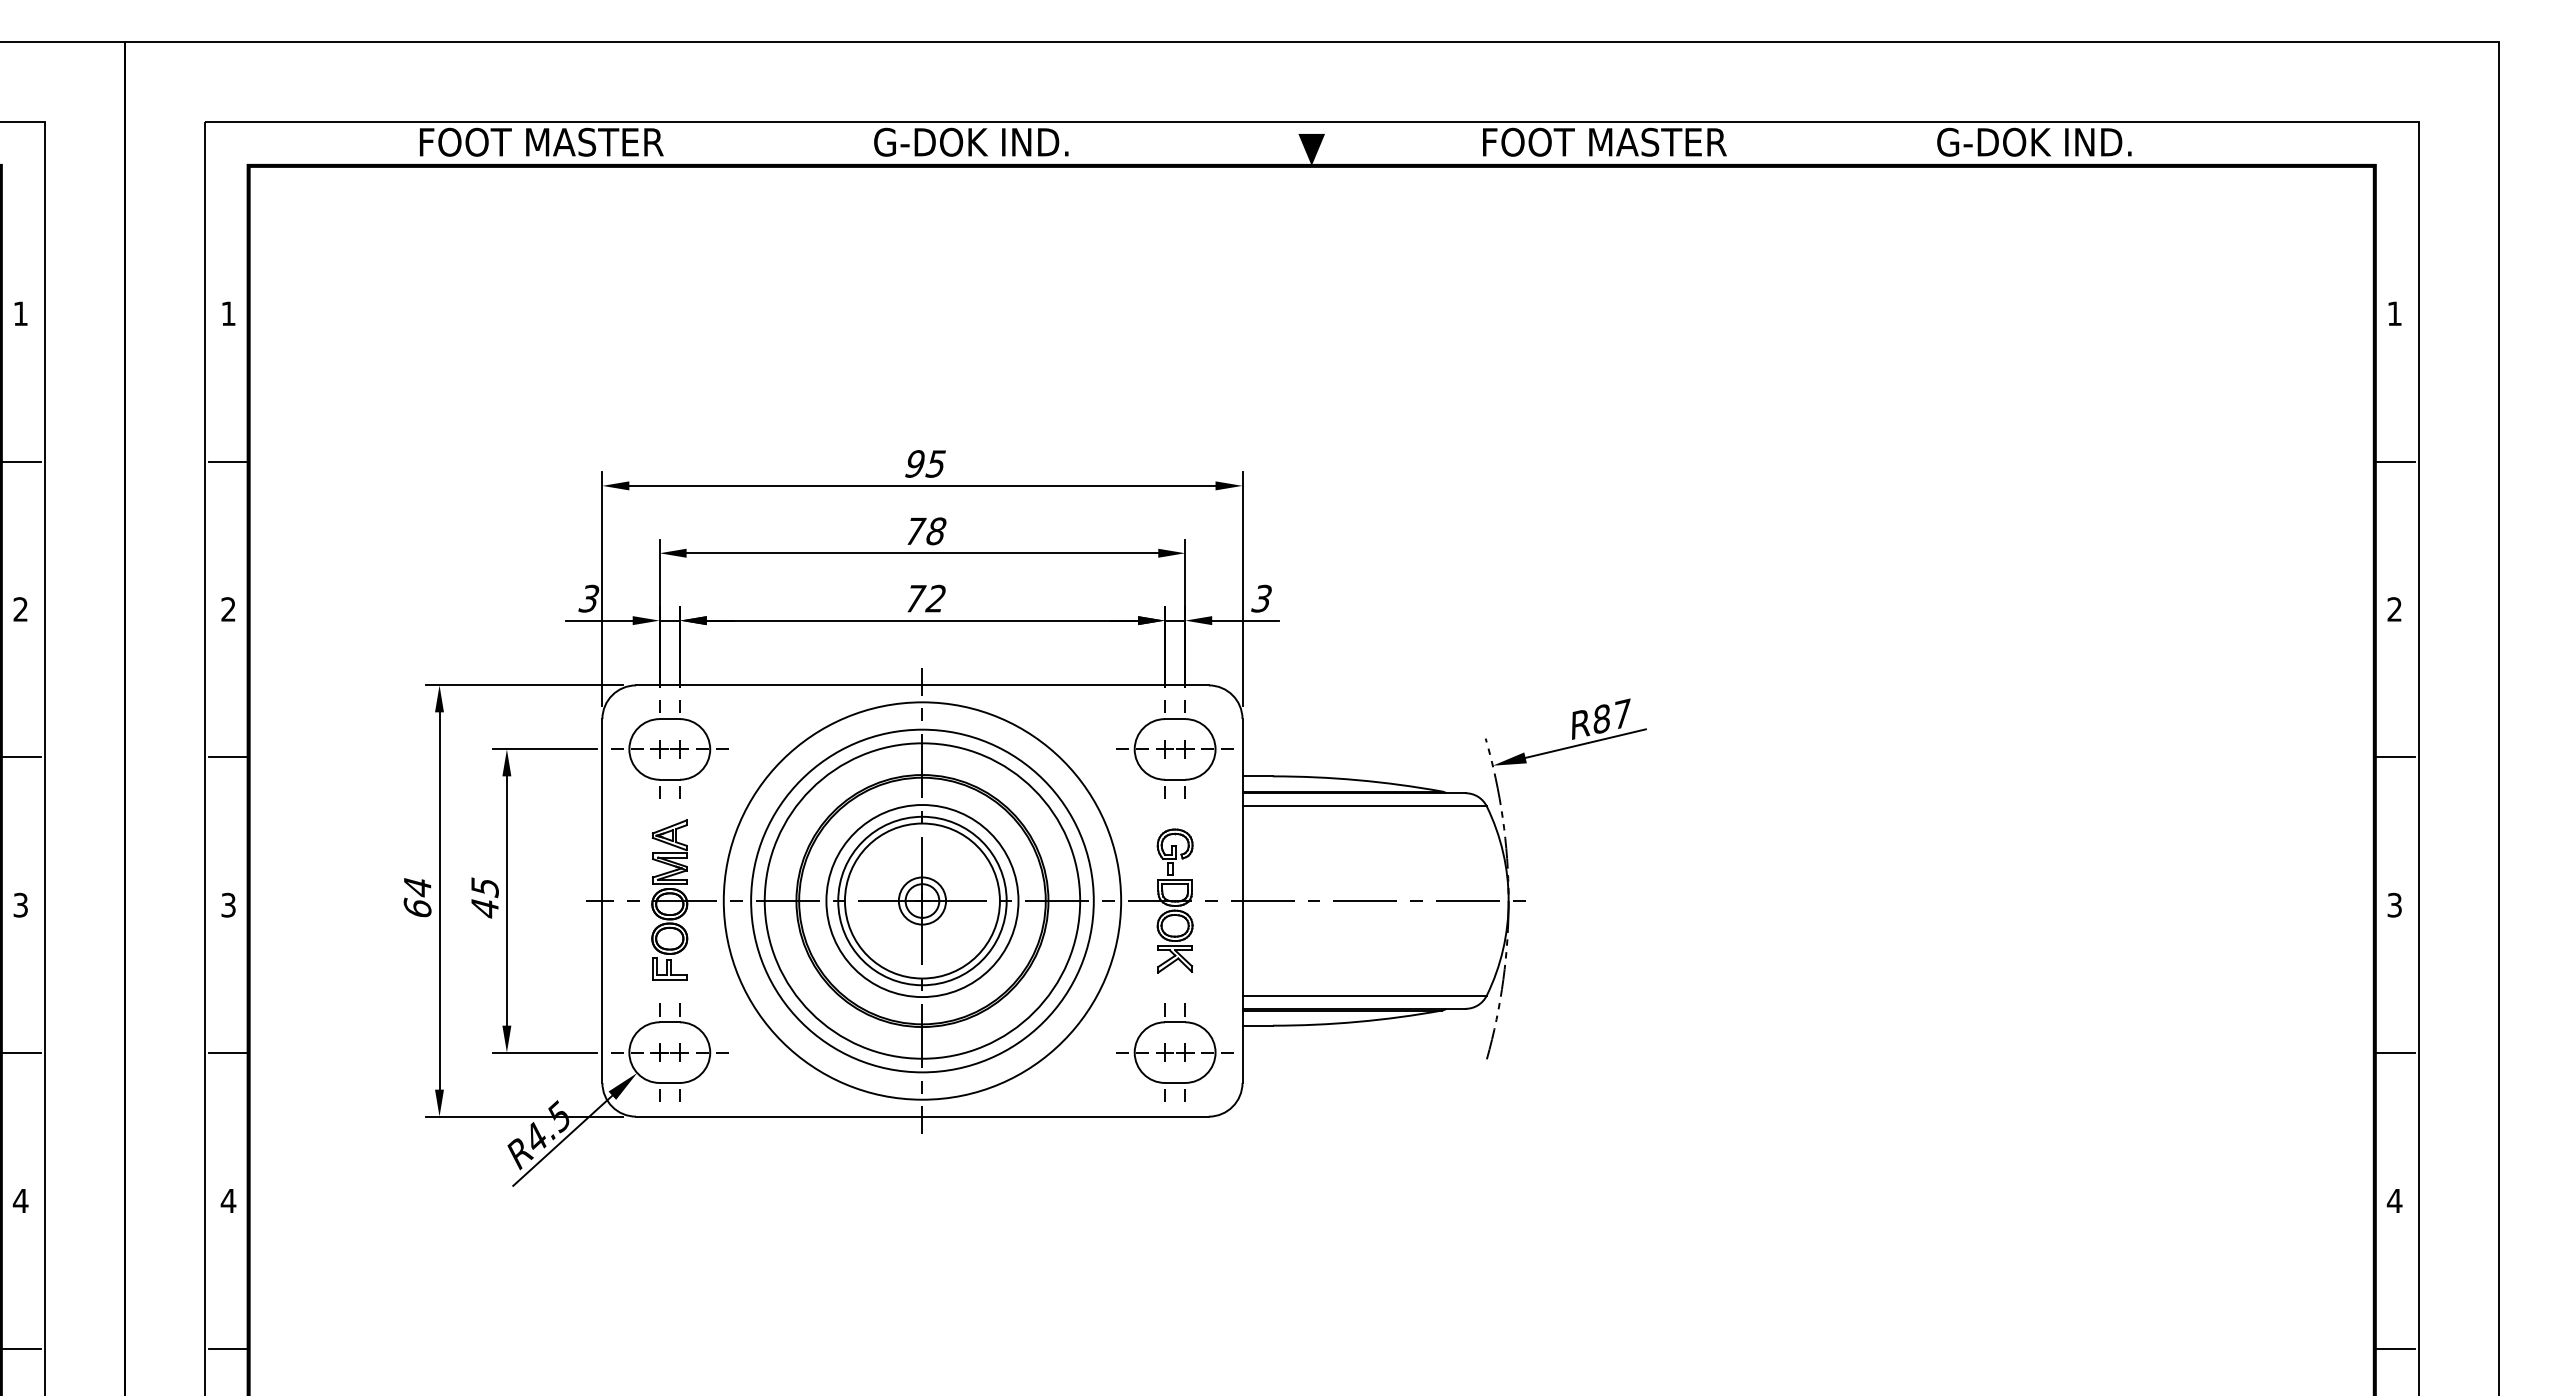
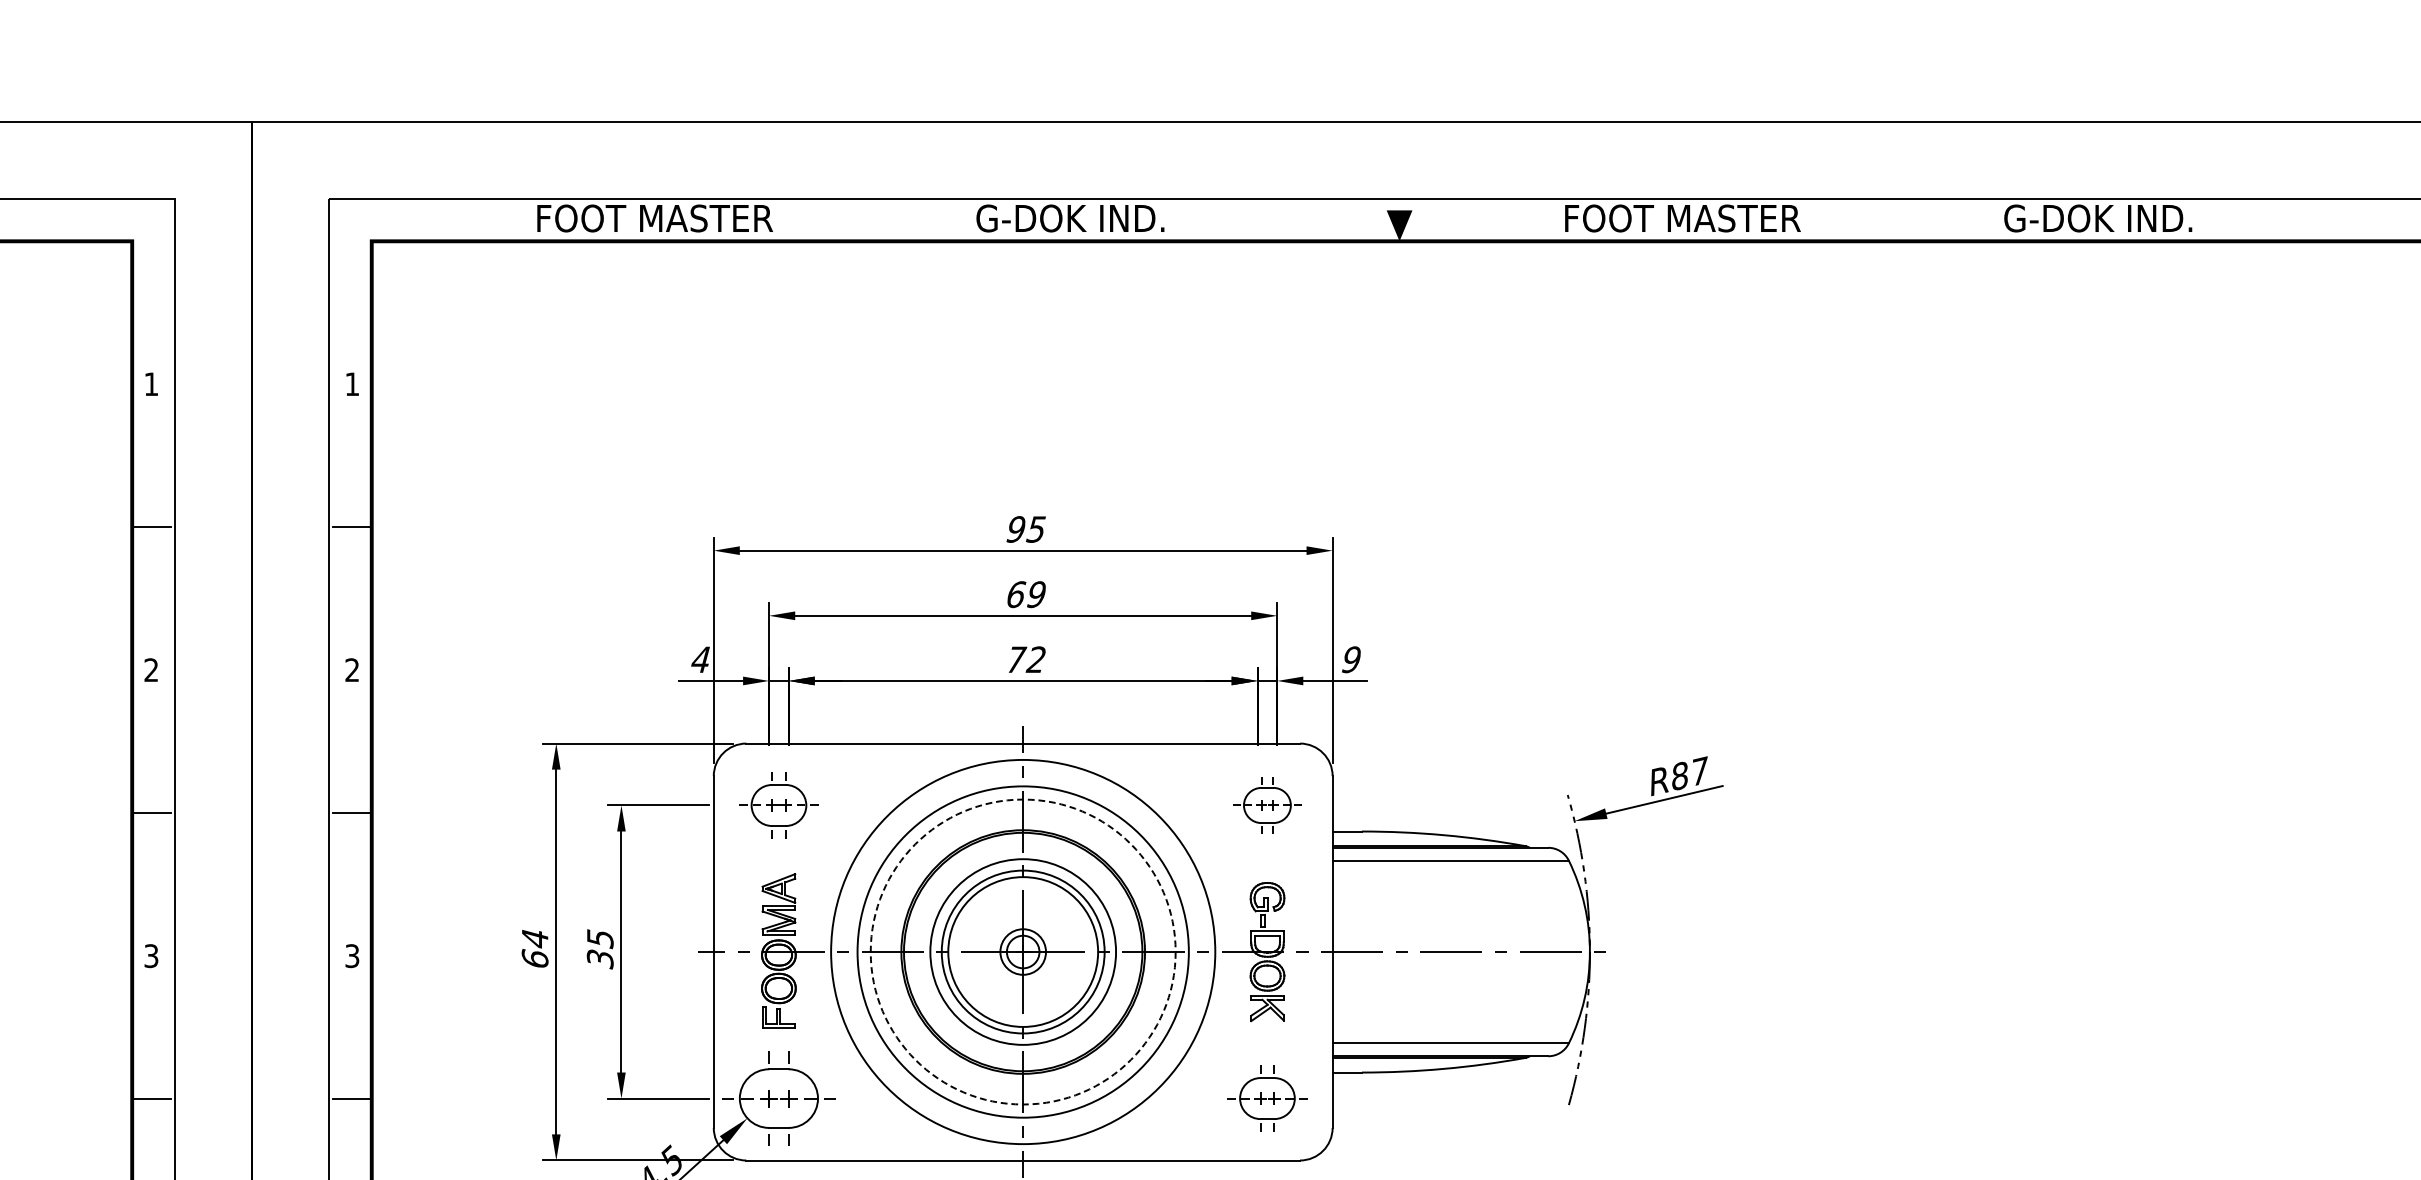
text: (926, 531) -> (1027, 594), 78 -> 69
text: (588, 598) -> (700, 659), 3 -> 4
text: (1261, 598) -> (1350, 659), 3 -> 9
part: (669, 749) -> (778, 805), size x0.7
part: (1174, 749) -> (1266, 805), size x0.6
circle: (922, 900) -> (1023, 951), solid -> dashed
text: (484, 908) -> (599, 959), 45 -> 35
part: (1174, 1052) -> (1266, 1098), size x0.7

